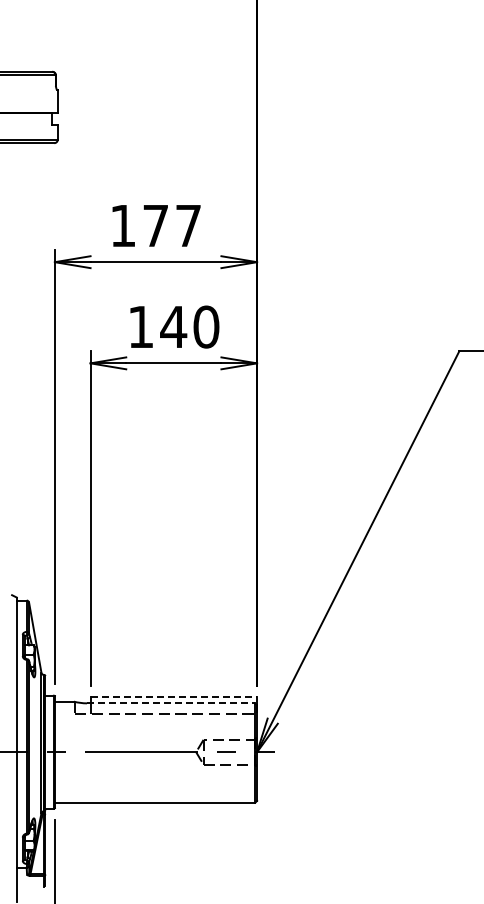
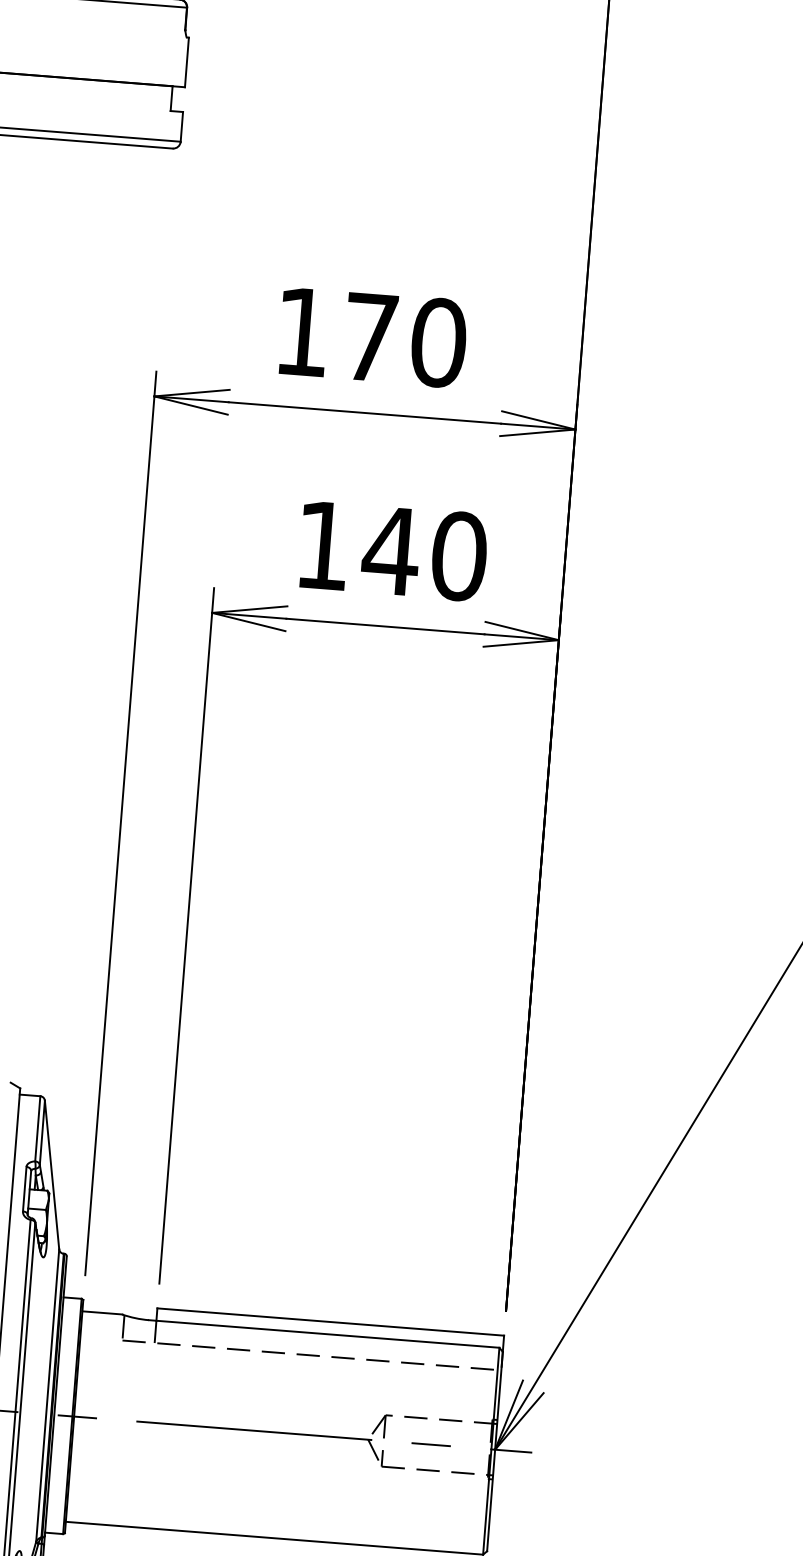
text: (188, 225) -> (438, 341), 177 -> 170
line: (174, 697) -> (332, 1322), dashed -> solid
line: (171, 703) -> (324, 1334), dashed -> solid

